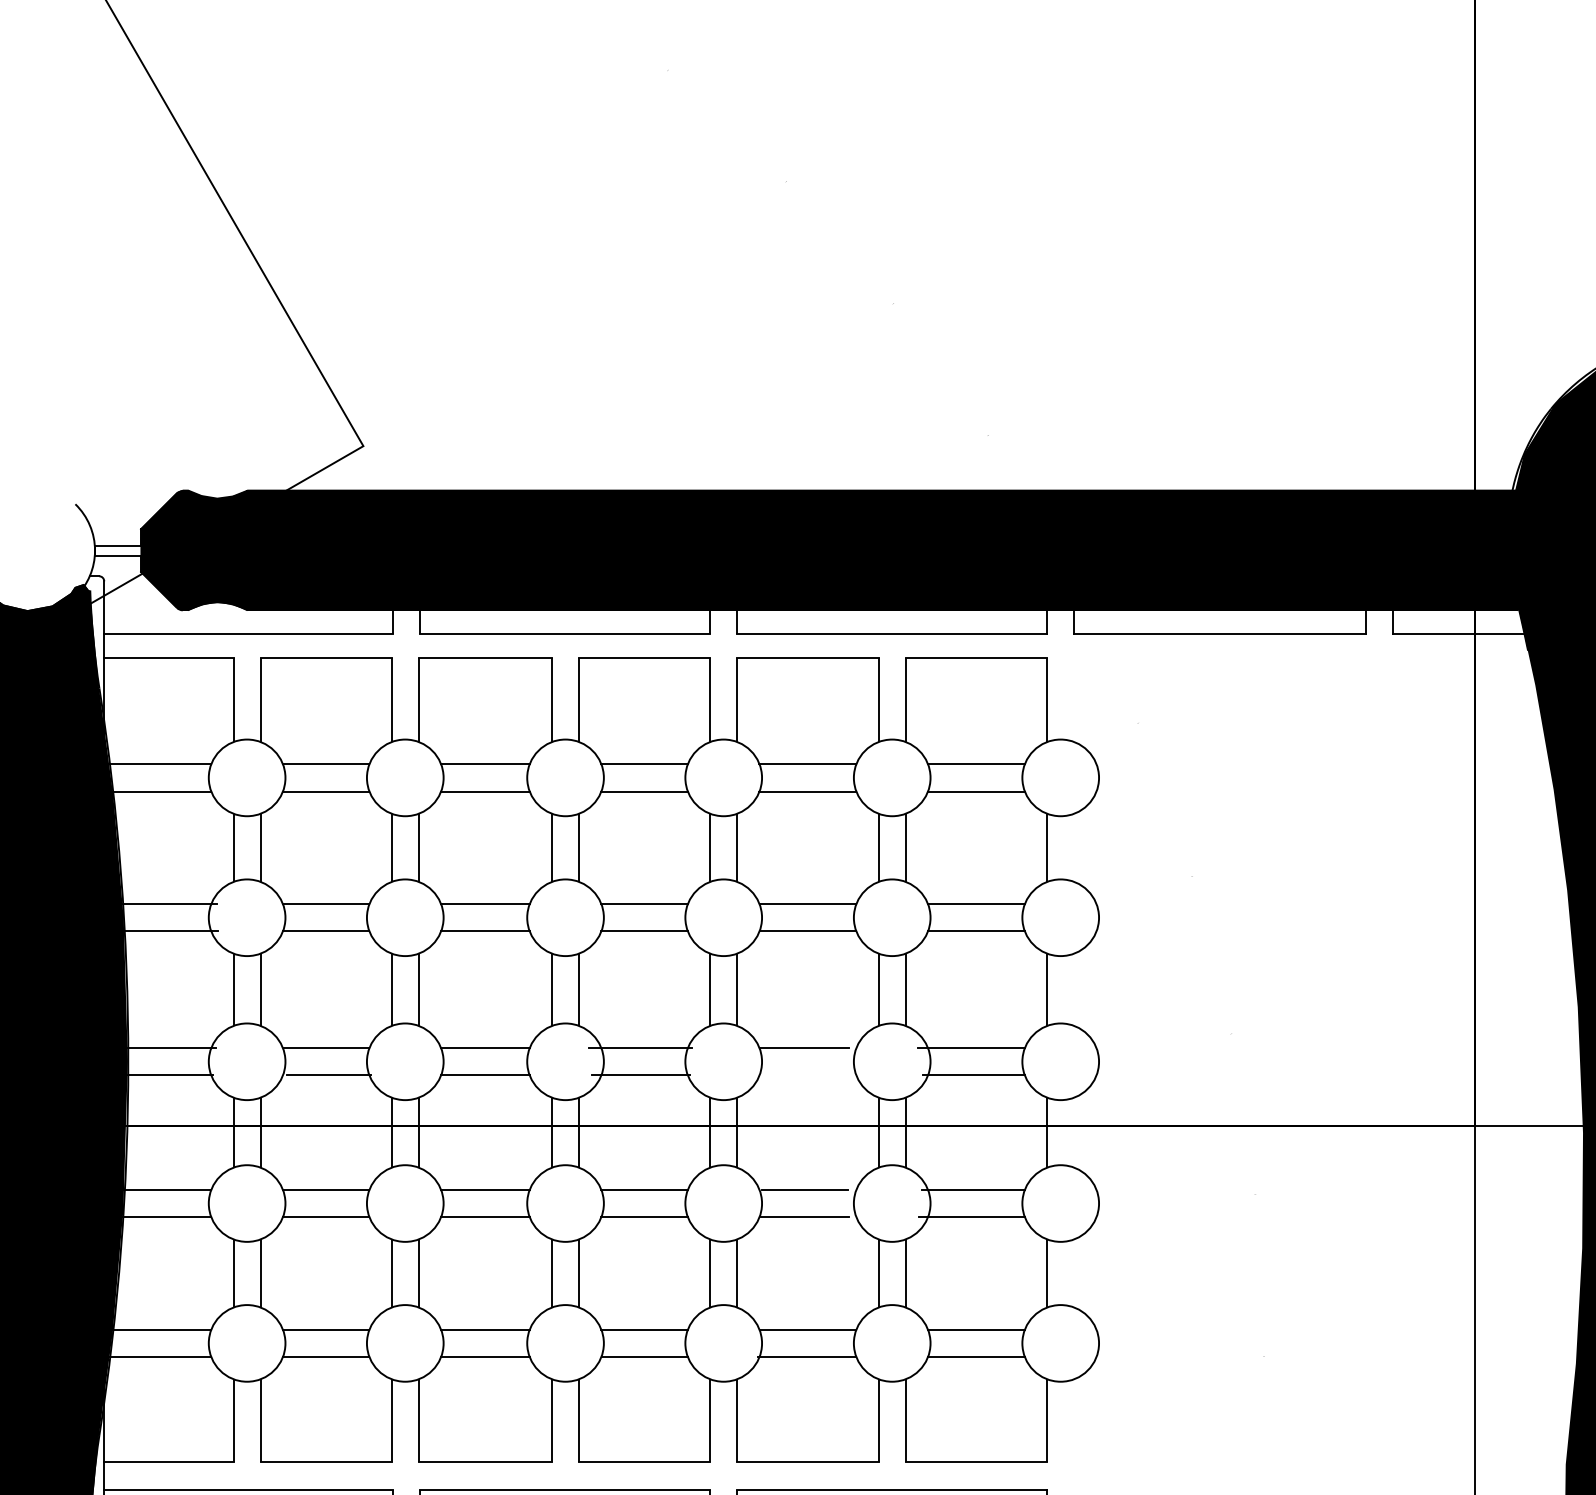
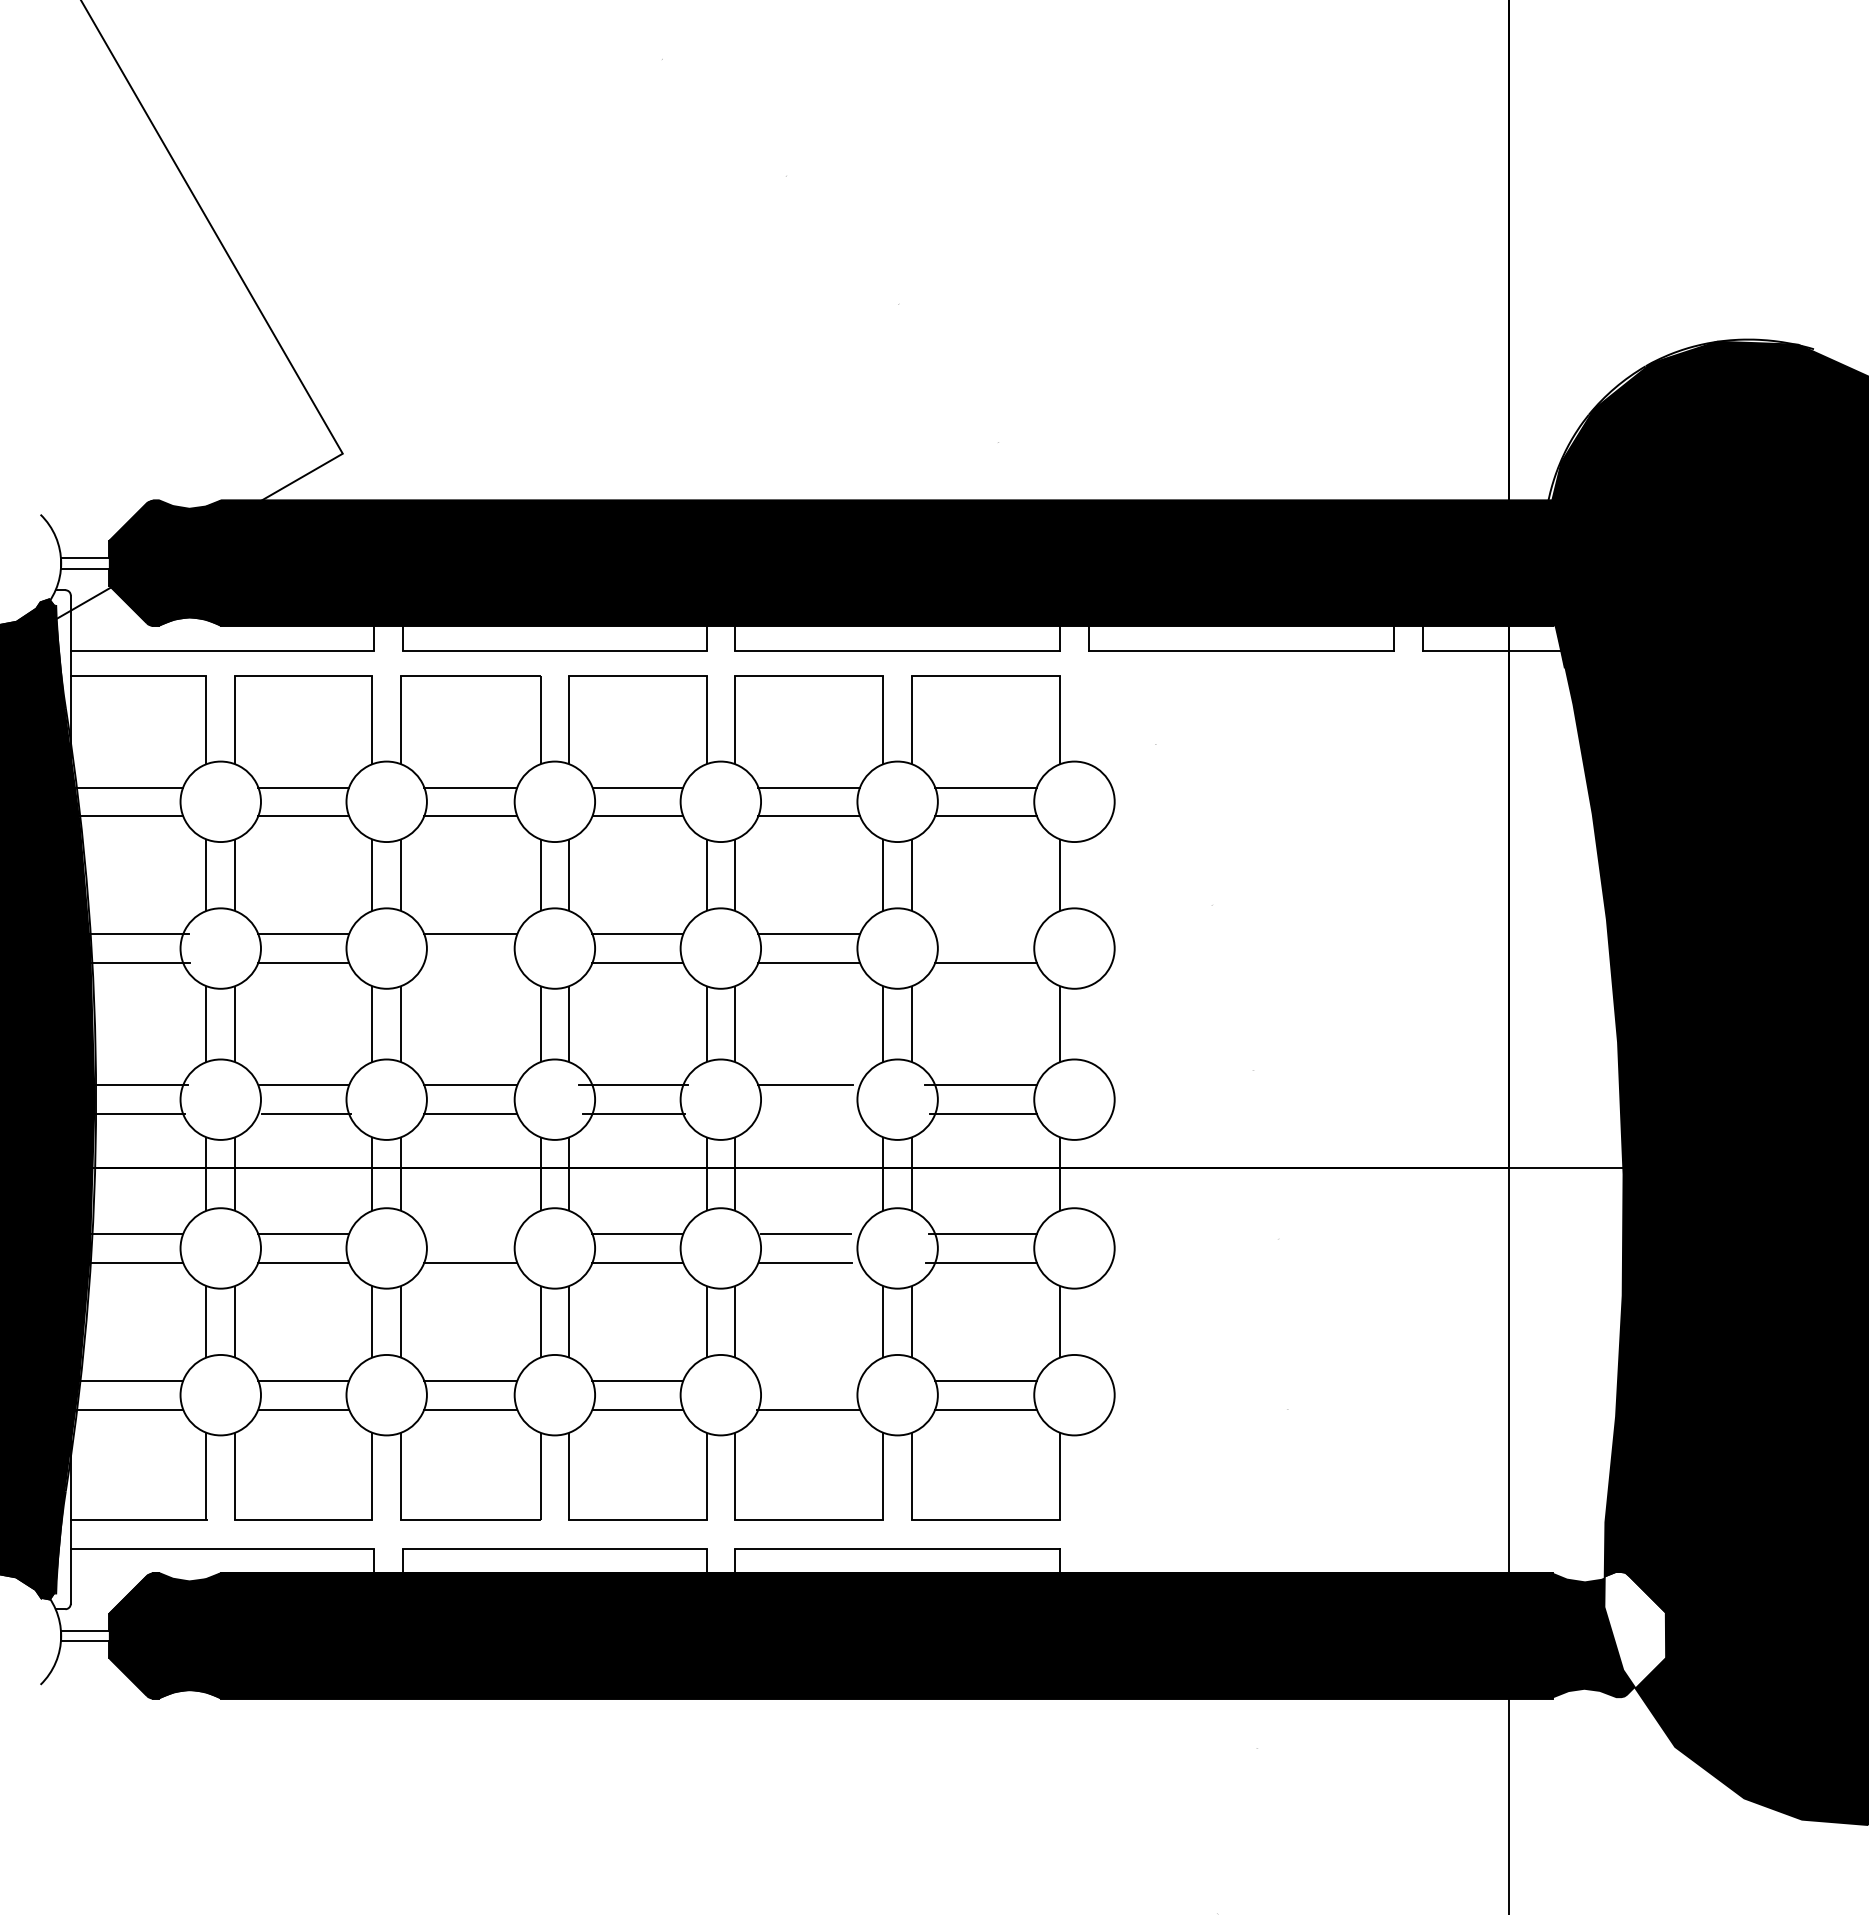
line: (975, 904) -> (985, 934), removed
line: (485, 931) -> (470, 962), removed
line: (485, 1190) -> (470, 1234), removed
line: (807, 1329) -> (808, 1380), removed

